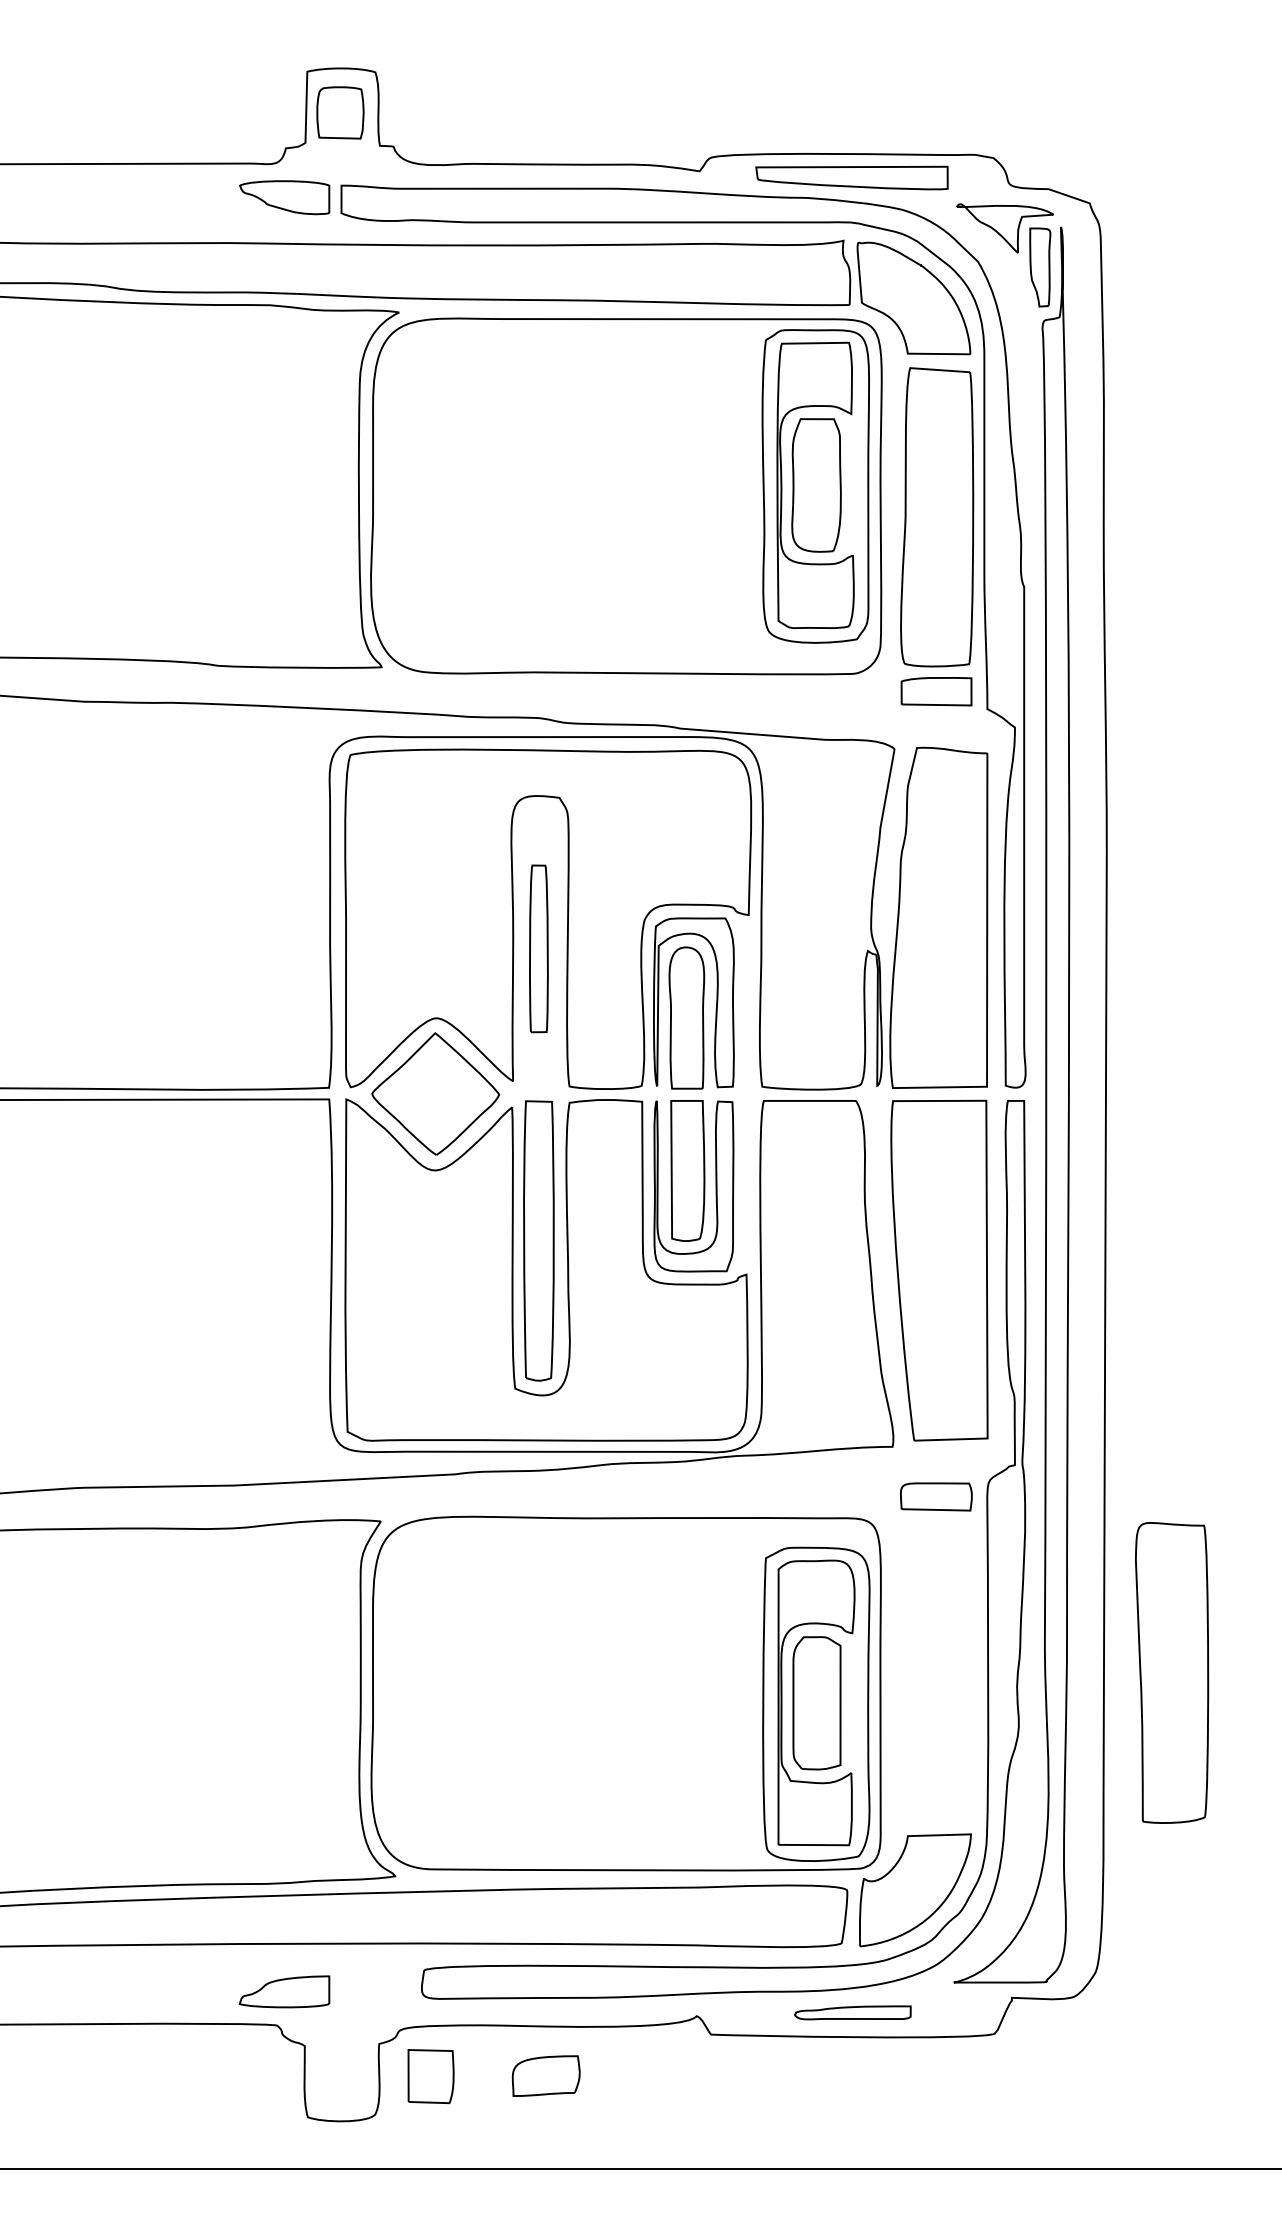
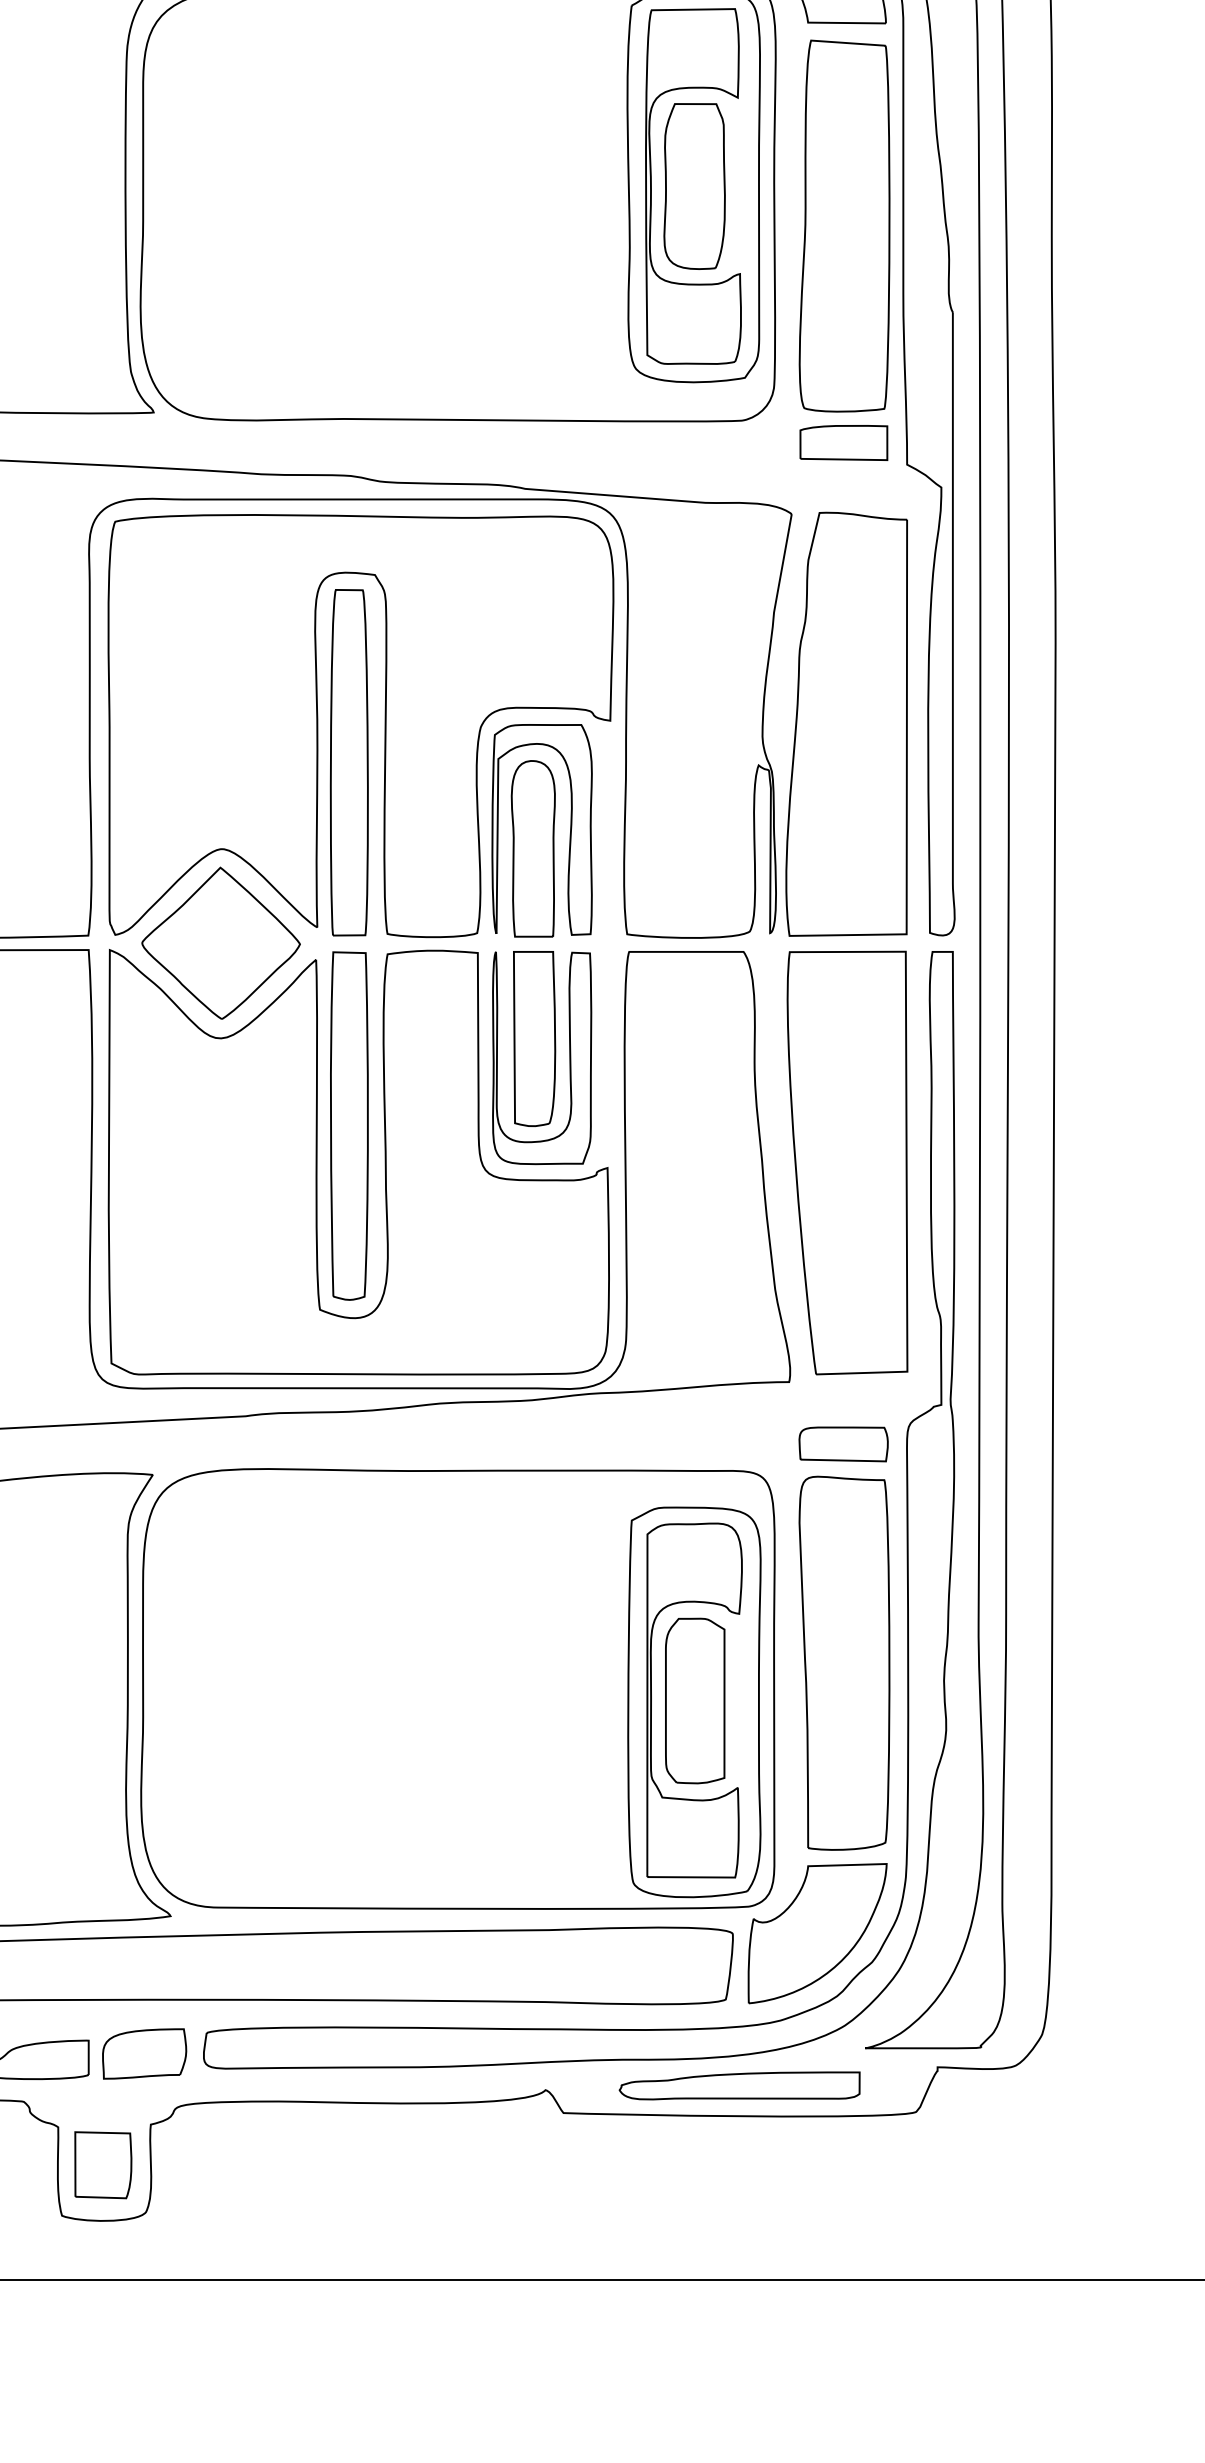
part: (538, 948) -> (348, 762), size x1.67
part: (1172, 1672) -> (845, 1662), moved
part: (852, 2012) -> (739, 2085), size x1.67
part: (545, 2075) -> (143, 2053), moved
part: (430, 2076) -> (102, 2165), moved

